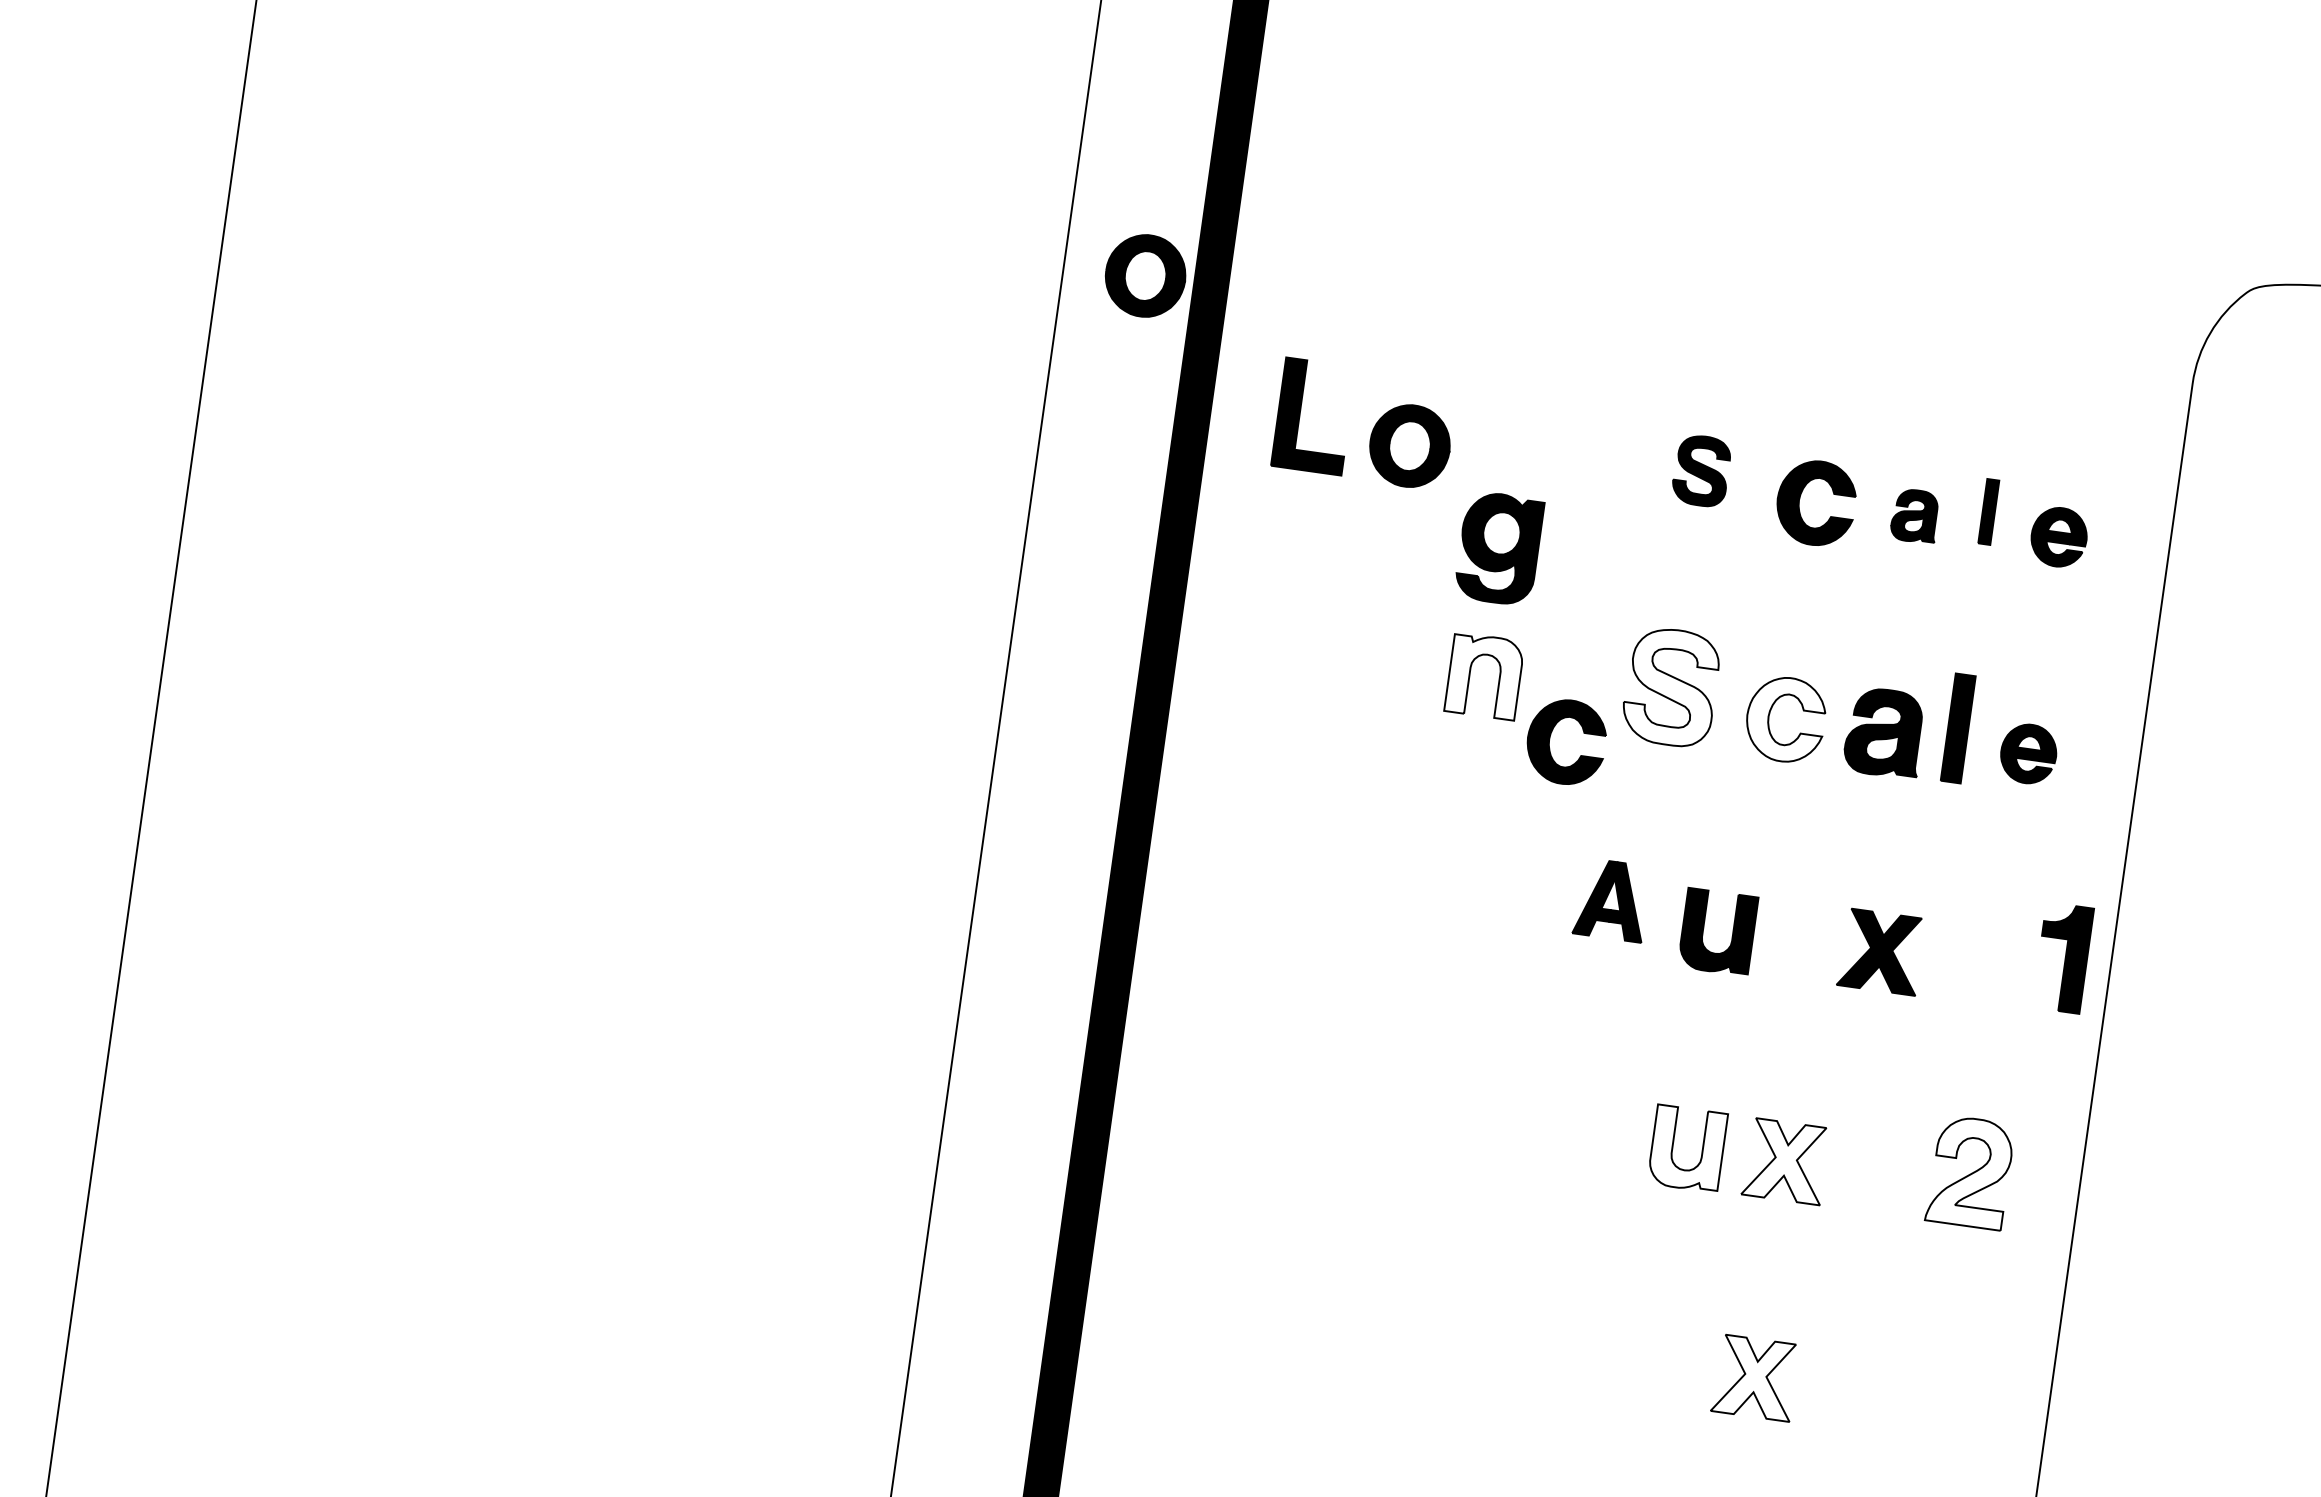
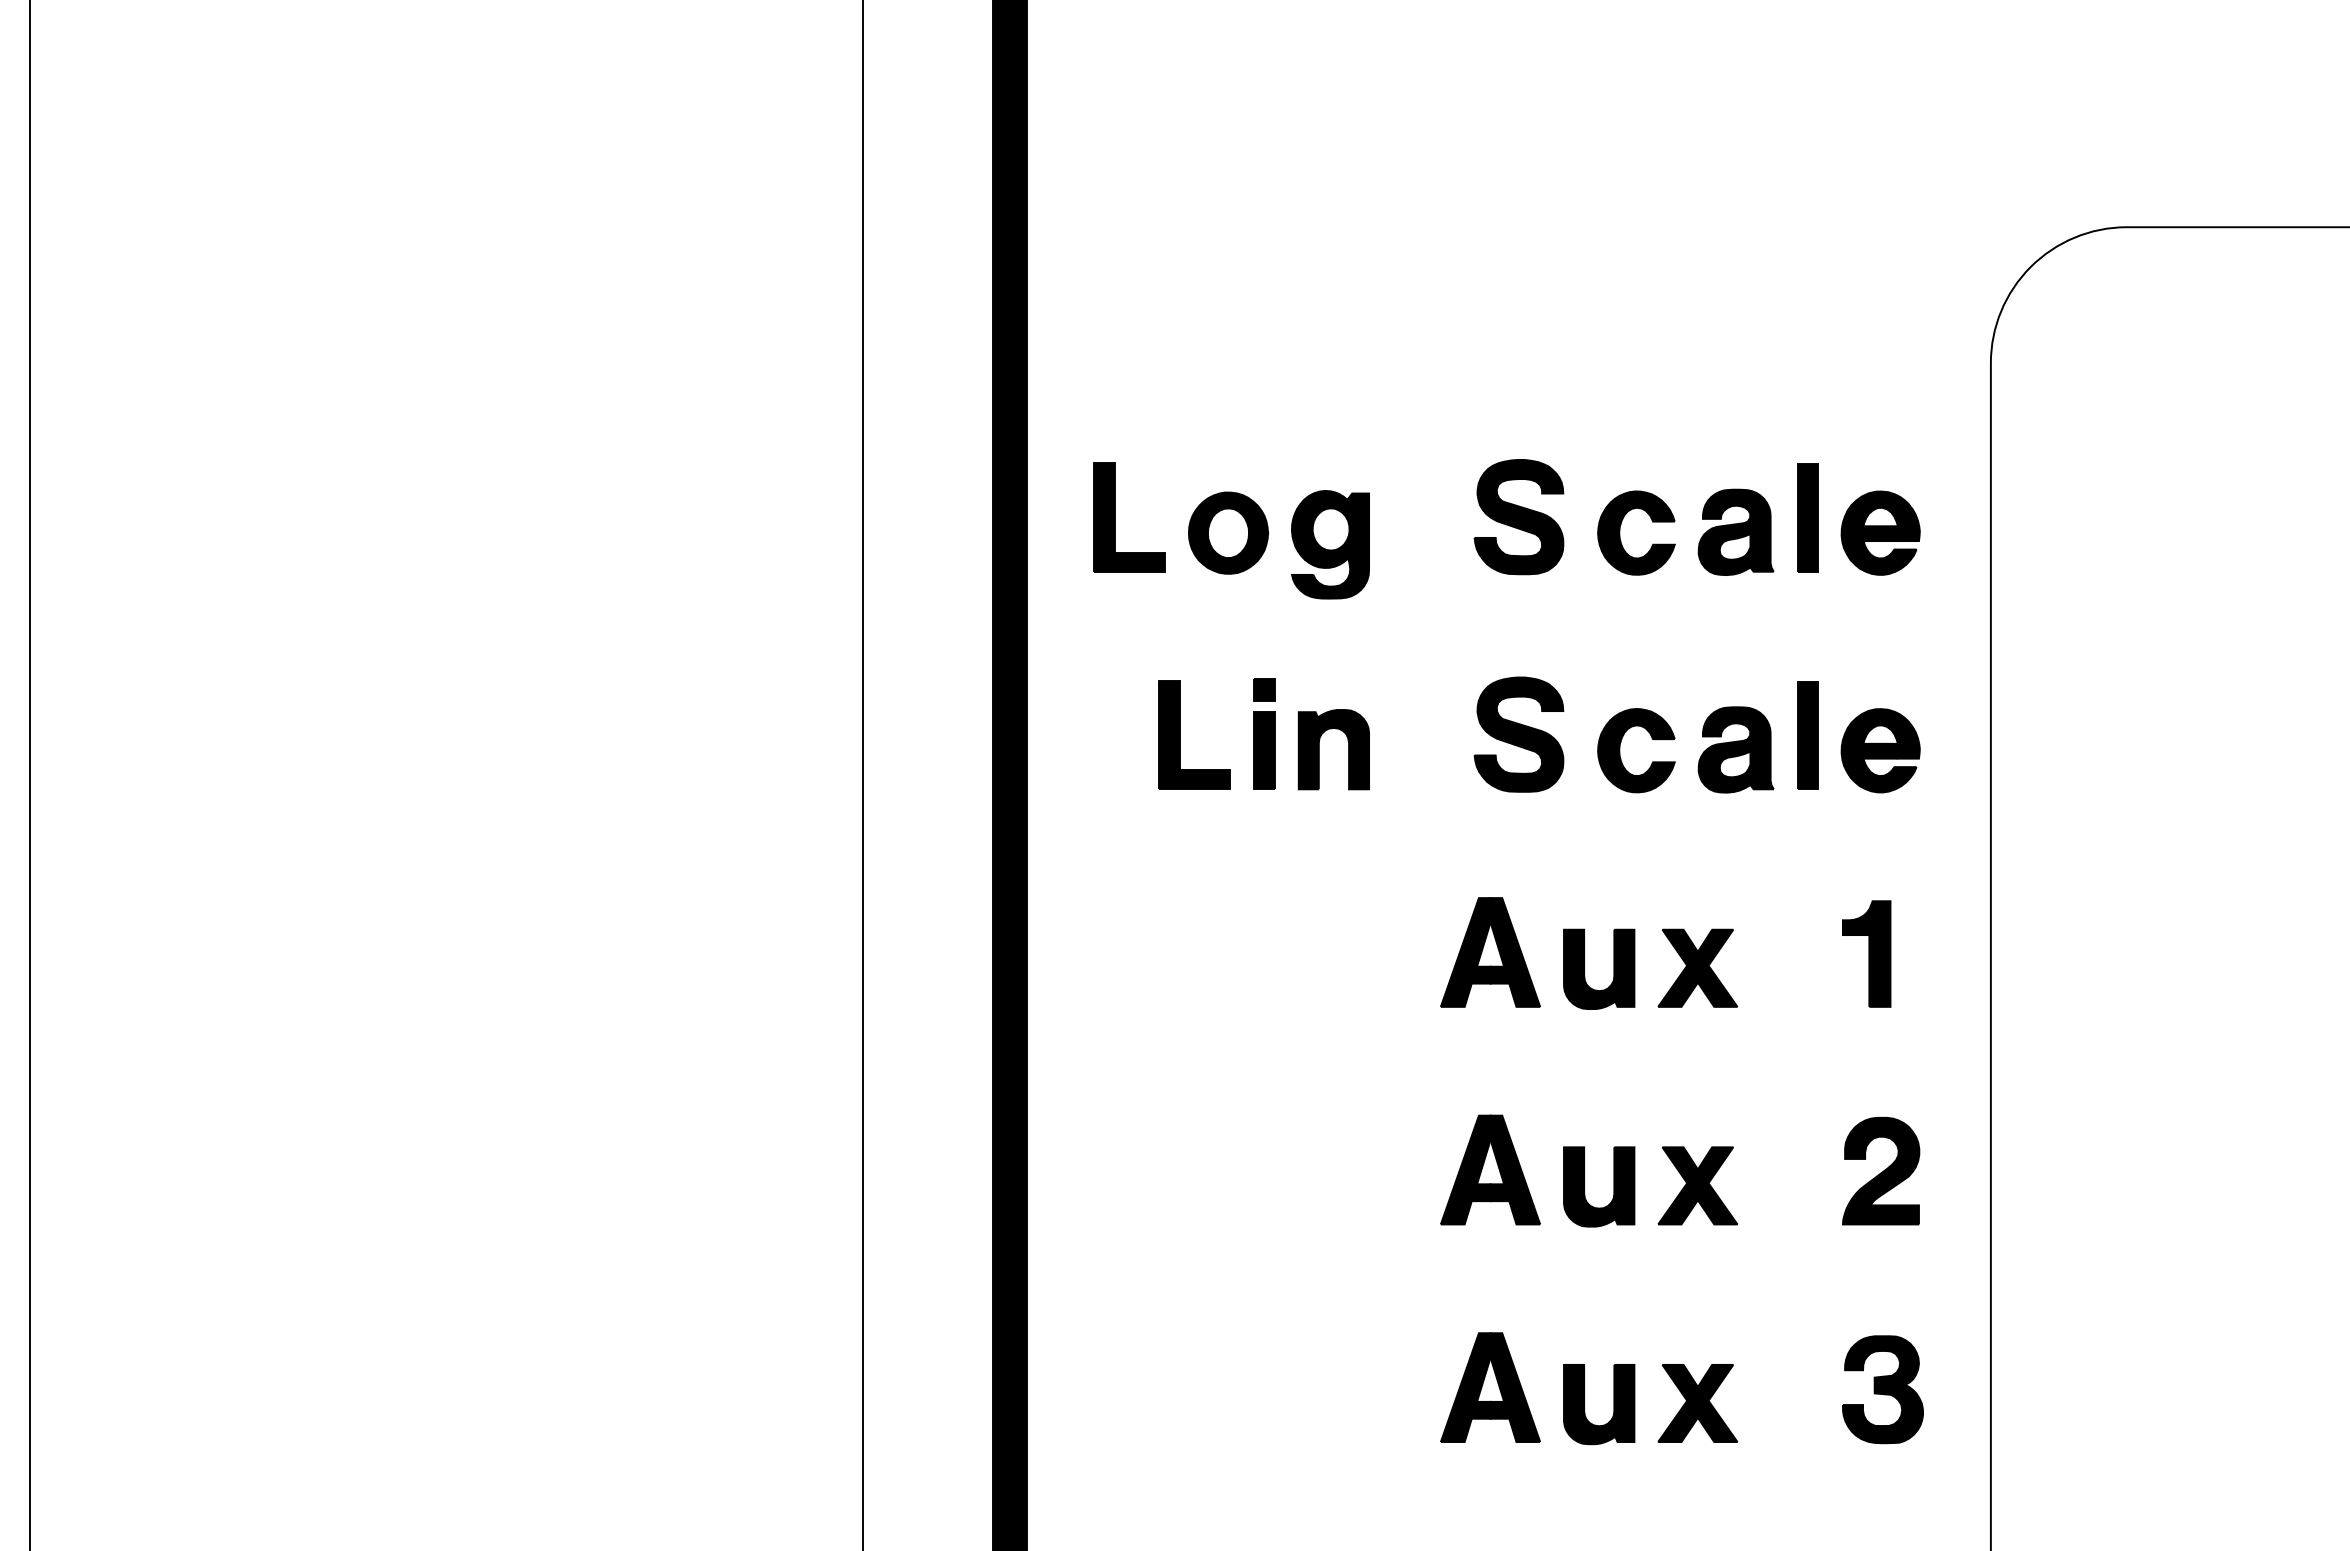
part: (1145, 275) -> (944, 401), removed
part: (1700, 471) -> (1518, 517), size x1.67
part: (1988, 511) -> (1807, 517), size x1.67
part: (1914, 515) -> (1735, 531), size x1.67
part: (2059, 536) -> (1880, 532), size x1.43
part: (1499, 548) -> (1330, 544), moved
part: (1334, 639) -> (1180, 734), added
part: (1417, 650) -> (1264, 733), added
fill: (1484, 676) -> (1333, 749), added
fill: (1670, 687) -> (1518, 734), added
fill: (1785, 719) -> (1636, 750), added
part: (1550, 739) -> (1407, 802), removed
part: (2028, 753) -> (1880, 750), size x1.43
part: (1612, 900) -> (1490, 952), size x1.43
part: (1881, 951) -> (1697, 967), moved
part: (2062, 957) -> (1866, 953), moved
part: (1581, 1116) -> (1490, 1169), added
fill: (1687, 1148) -> (1599, 1186), added
fill: (1785, 1161) -> (1697, 1185), added
fill: (1969, 1171) -> (1880, 1170), added
part: (1551, 1333) -> (1490, 1387), added
part: (1671, 1367) -> (1613, 1404), added
fill: (1755, 1378) -> (1697, 1403), added
part: (1941, 1390) -> (1882, 1389), added

